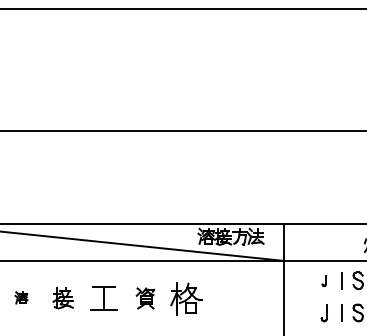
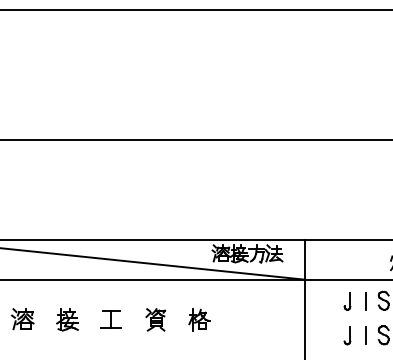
part: (323, 281) -> (346, 301), size x1.67
part: (21, 297) -> (22, 318), size x1.67
part: (104, 297) -> (111, 318), size x0.71
part: (185, 297) -> (198, 318), size x0.62

